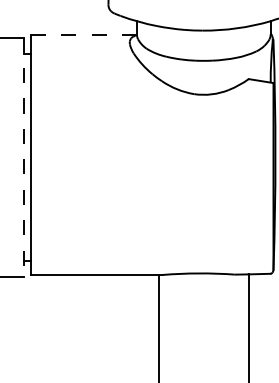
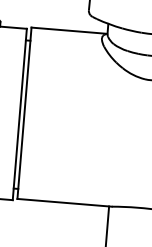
line: (83, 35) -> (69, 30), dashed -> solid
line: (24, 157) -> (19, 114), dashed -> solid

